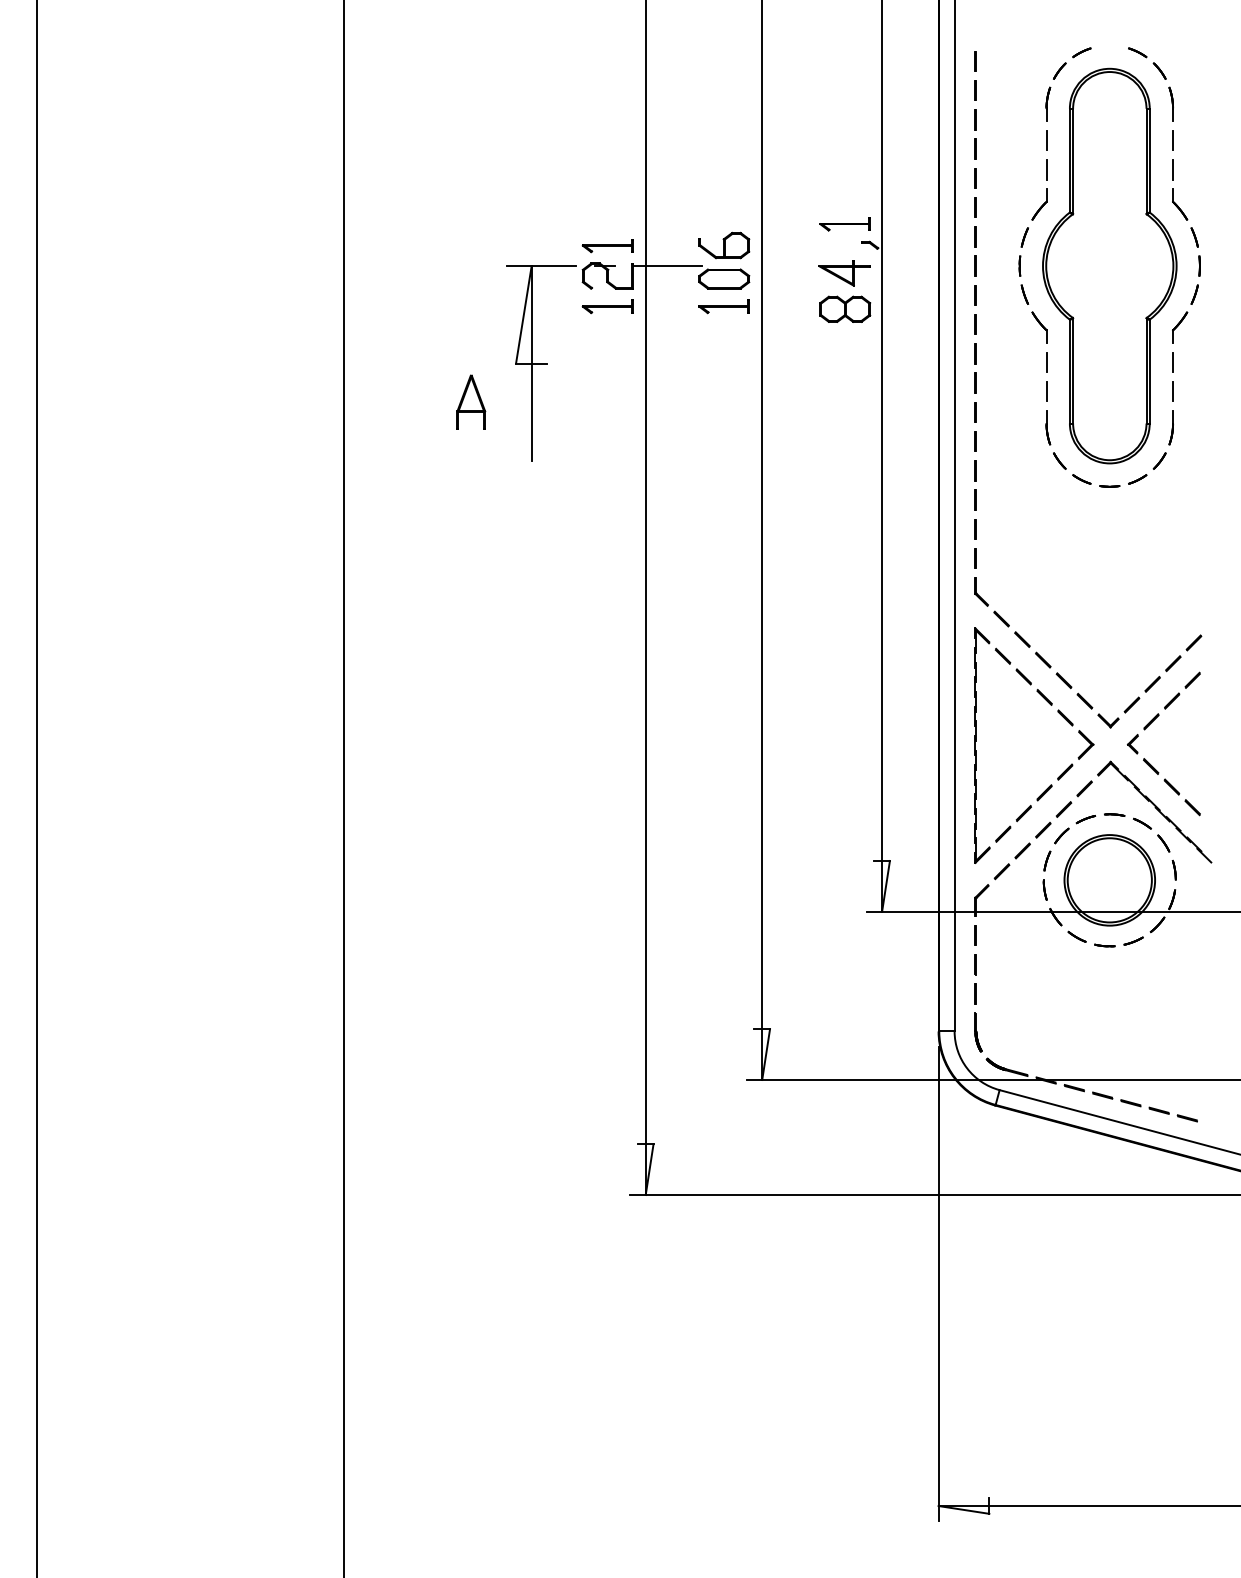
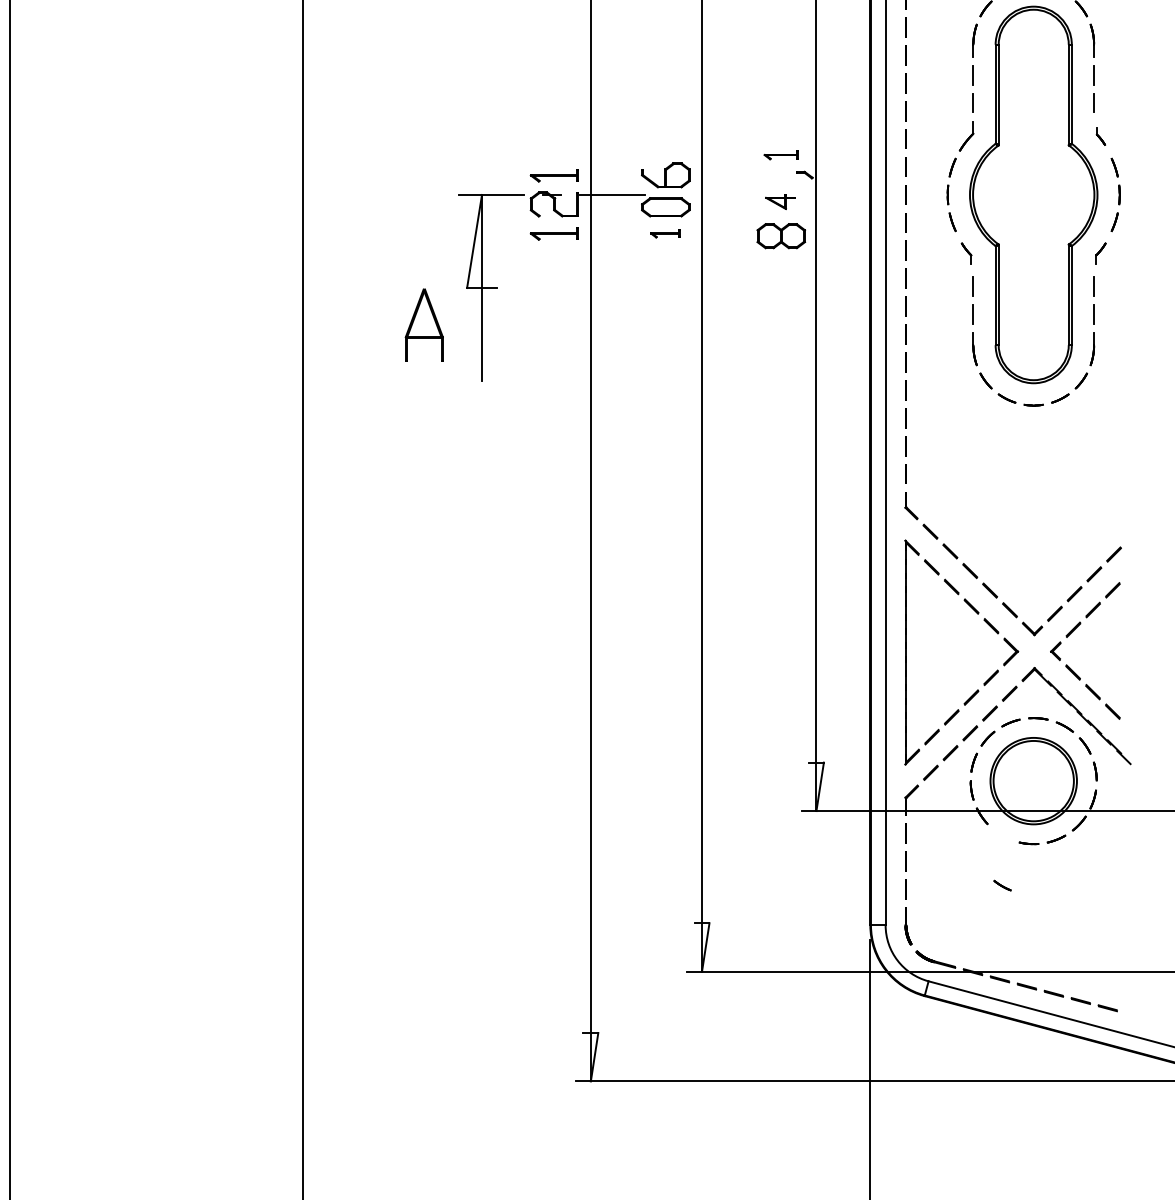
part: (1180, 204) -> (1101, 136), size x0.6
part: (844, 224) -> (780, 155), size x0.7
part: (844, 273) -> (780, 202), size x0.6
part: (723, 306) -> (665, 233), size x0.6
part: (1039, 327) -> (966, 253), size x0.7
part: (1180, 327) -> (1101, 253), size x0.7
part: (471, 401) -> (424, 324), size x1.4
line: (1076, 936) -> (1001, 885), moved

